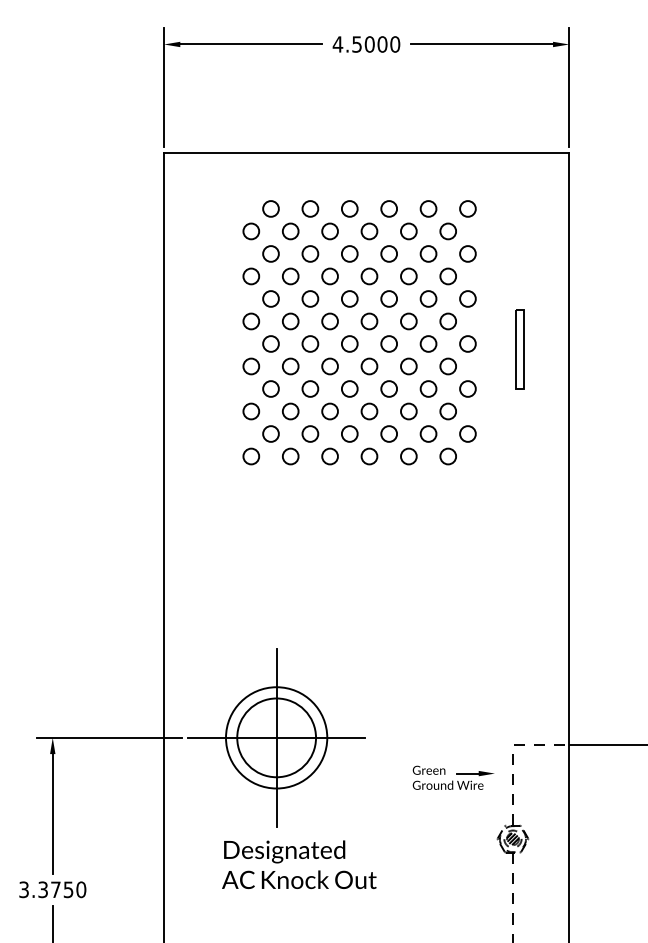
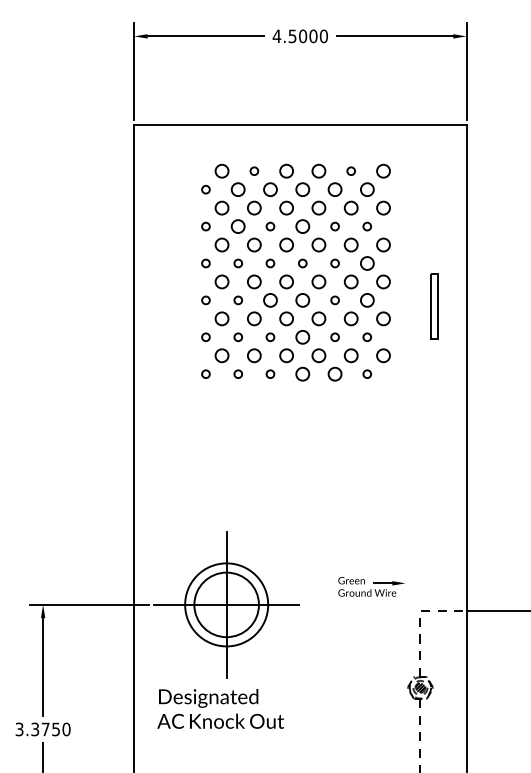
circle: (310, 208) -> (254, 170), size x0.6
circle: (428, 208) -> (351, 170), size x0.6
circle: (251, 231) -> (206, 189), size x0.6
circle: (251, 276) -> (206, 226), size x0.6
circle: (329, 276) -> (270, 226), size x0.6
circle: (408, 276) -> (334, 226), size x0.6
circle: (447, 276) -> (366, 226), size x0.6
circle: (251, 321) -> (206, 263), size x0.6
circle: (290, 321) -> (238, 263), size x0.6
circle: (329, 321) -> (270, 263), size x0.6
circle: (369, 321) -> (302, 263), size x0.6
circle: (408, 321) -> (334, 263), size x0.6
part: (519, 349) -> (433, 306), moved
circle: (251, 366) -> (206, 300), size x0.6
circle: (290, 366) -> (238, 300), size x0.6
circle: (408, 366) -> (334, 300), size x0.6
circle: (251, 411) -> (206, 337), size x0.6
circle: (290, 411) -> (238, 337), size x0.6
circle: (329, 411) -> (270, 337), size x0.6
circle: (408, 411) -> (334, 337), size x0.6
circle: (447, 411) -> (366, 337), size x0.6
circle: (251, 456) -> (206, 374), size x0.6
circle: (290, 456) -> (238, 374), size x0.6
circle: (329, 456) -> (270, 374), size x0.6
circle: (447, 456) -> (366, 374), size x0.6
part: (453, 777) -> (371, 586), moved
text: (299, 864) -> (220, 708), moved

